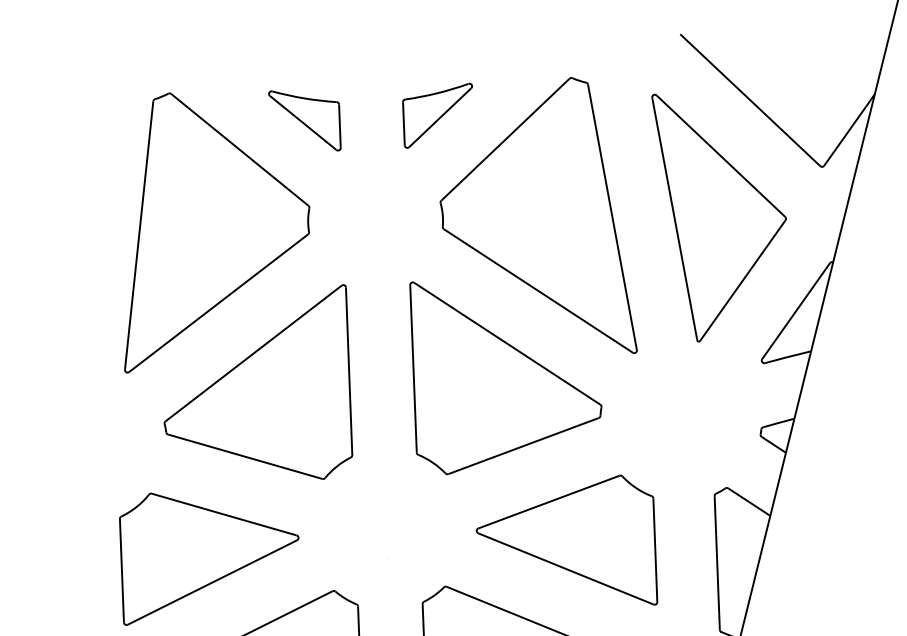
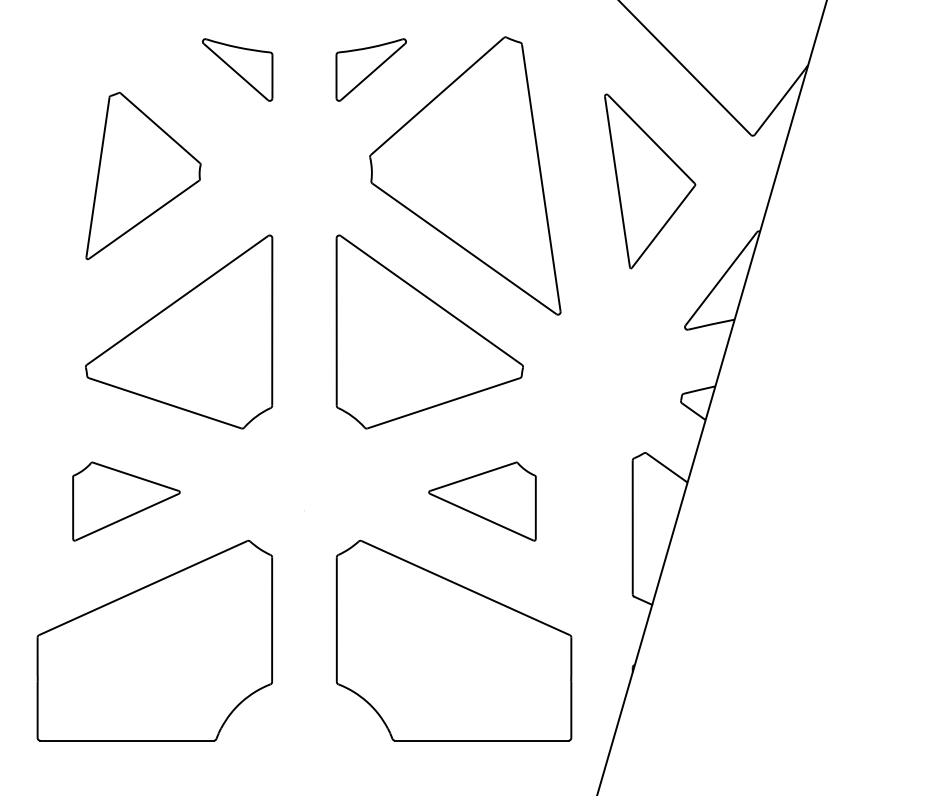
part: (720, 216) -> (649, 181), size x0.7
part: (214, 229) -> (143, 175), size x0.6
part: (566, 542) -> (482, 501), size x0.6
part: (210, 556) -> (126, 501), size x0.6

